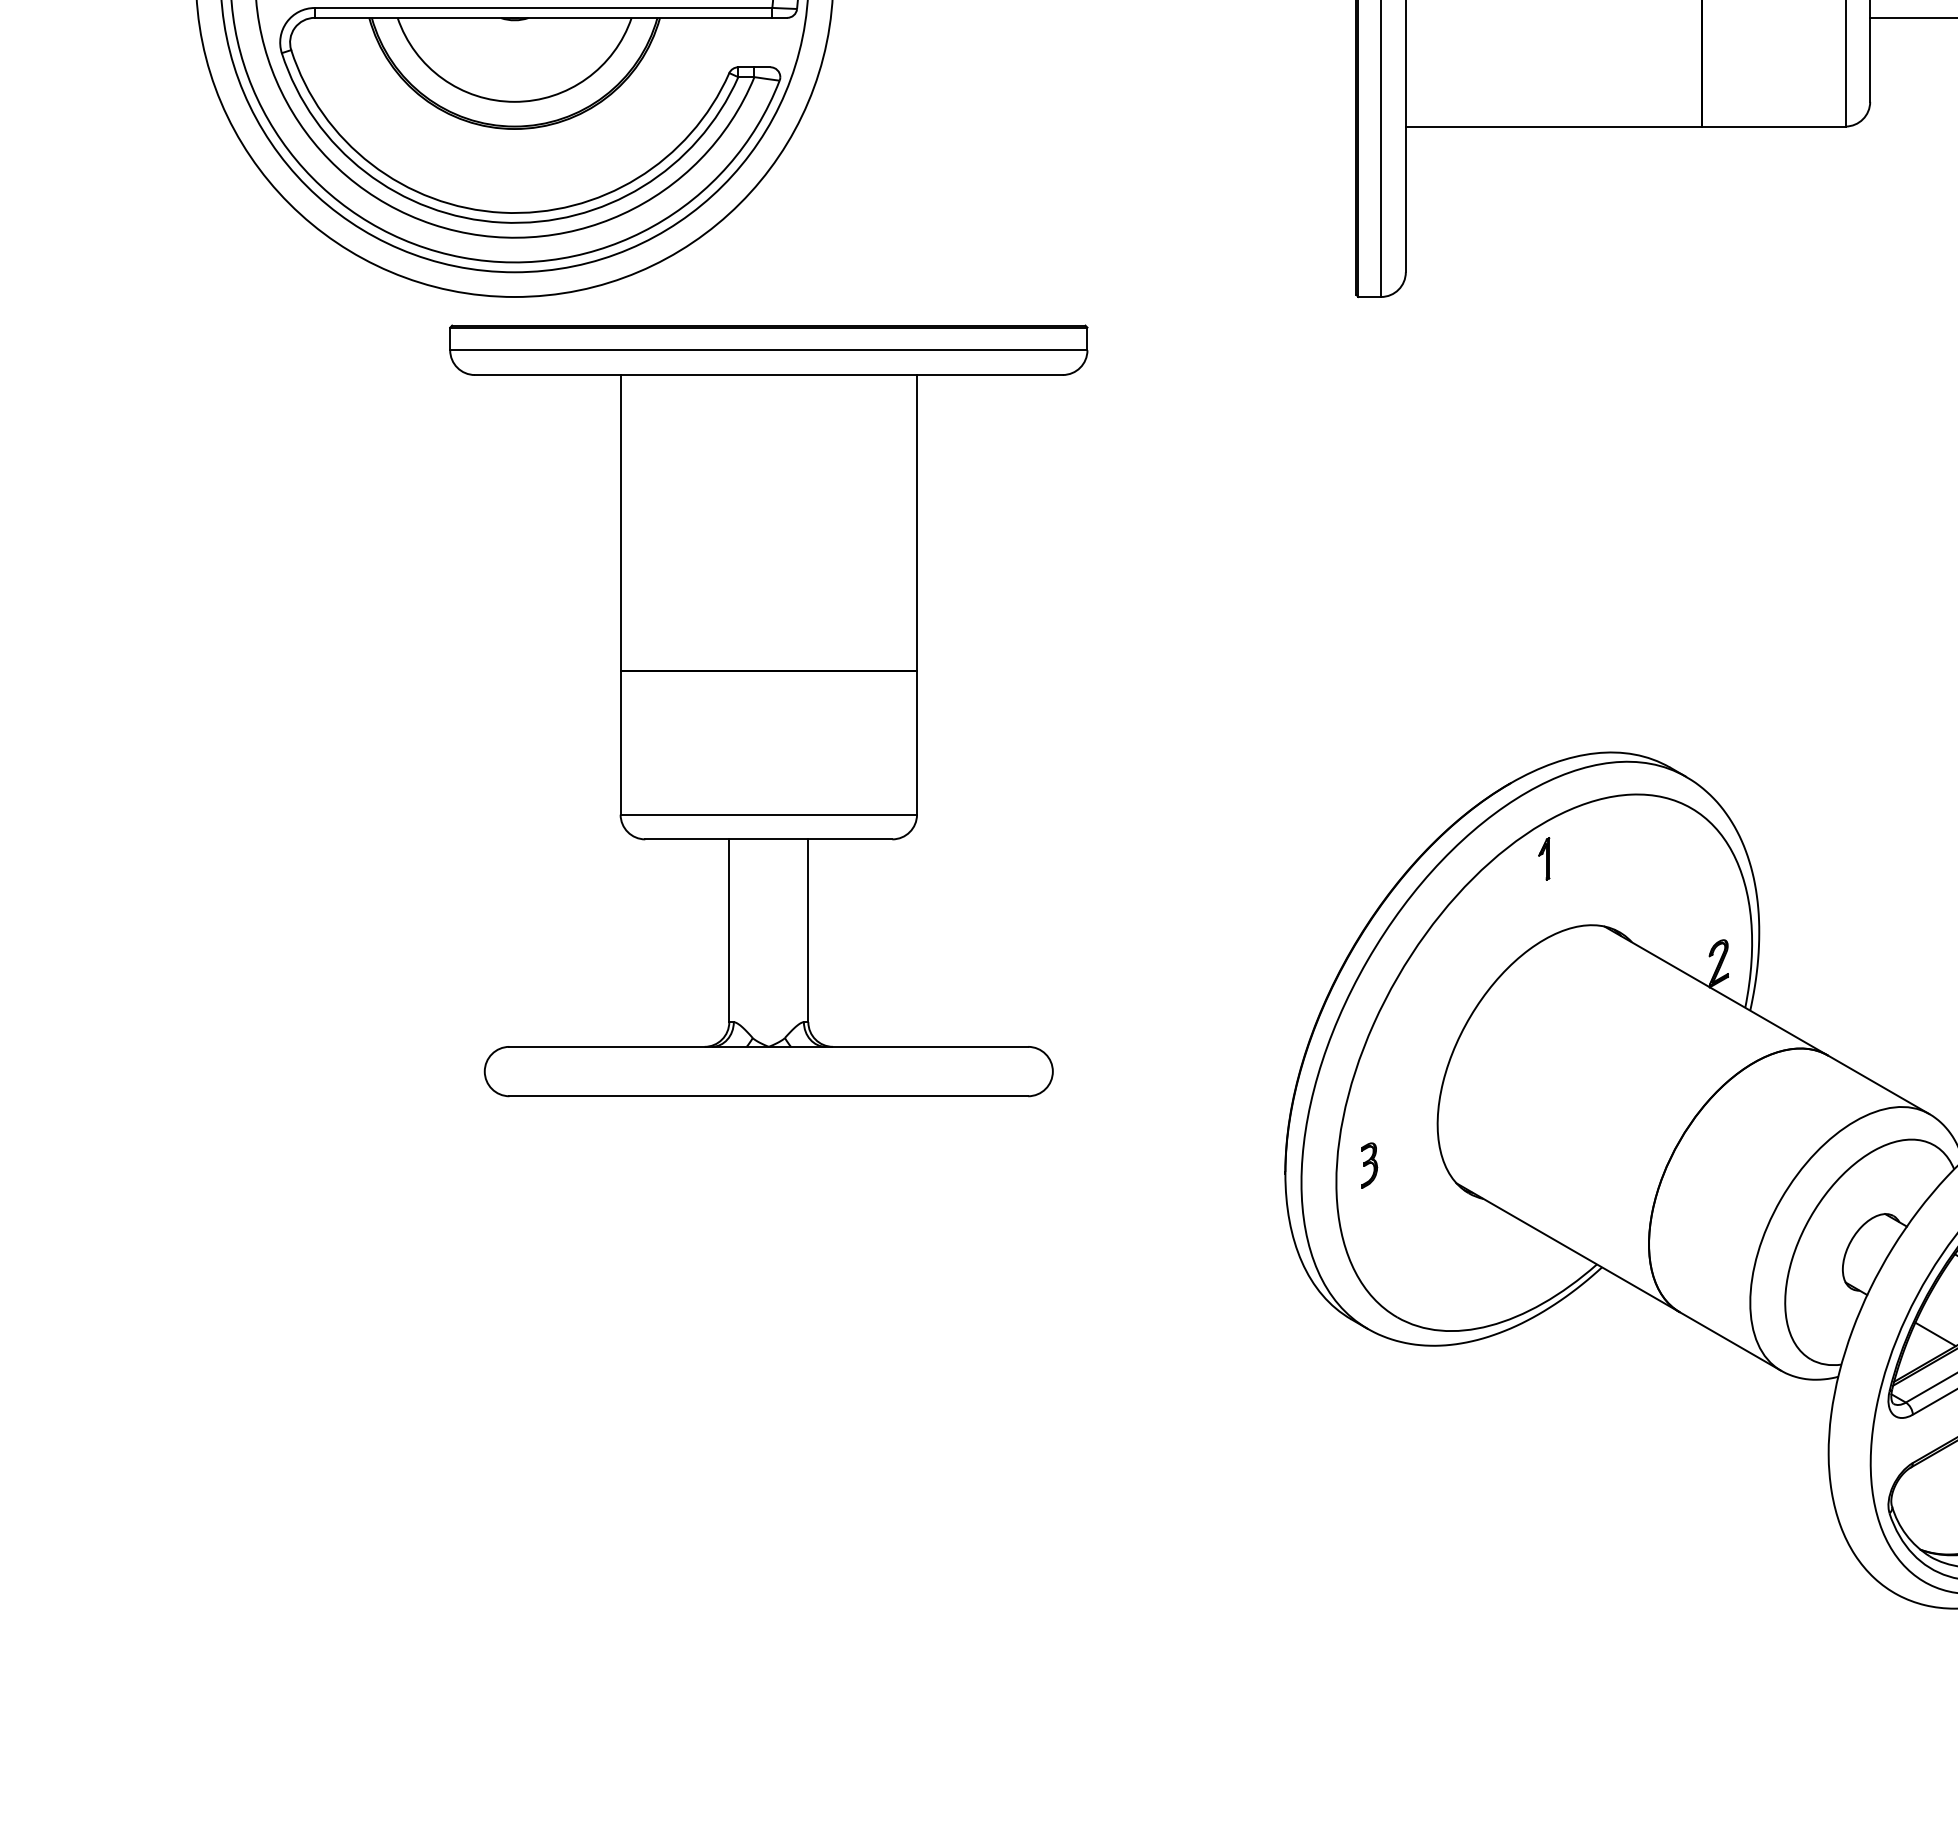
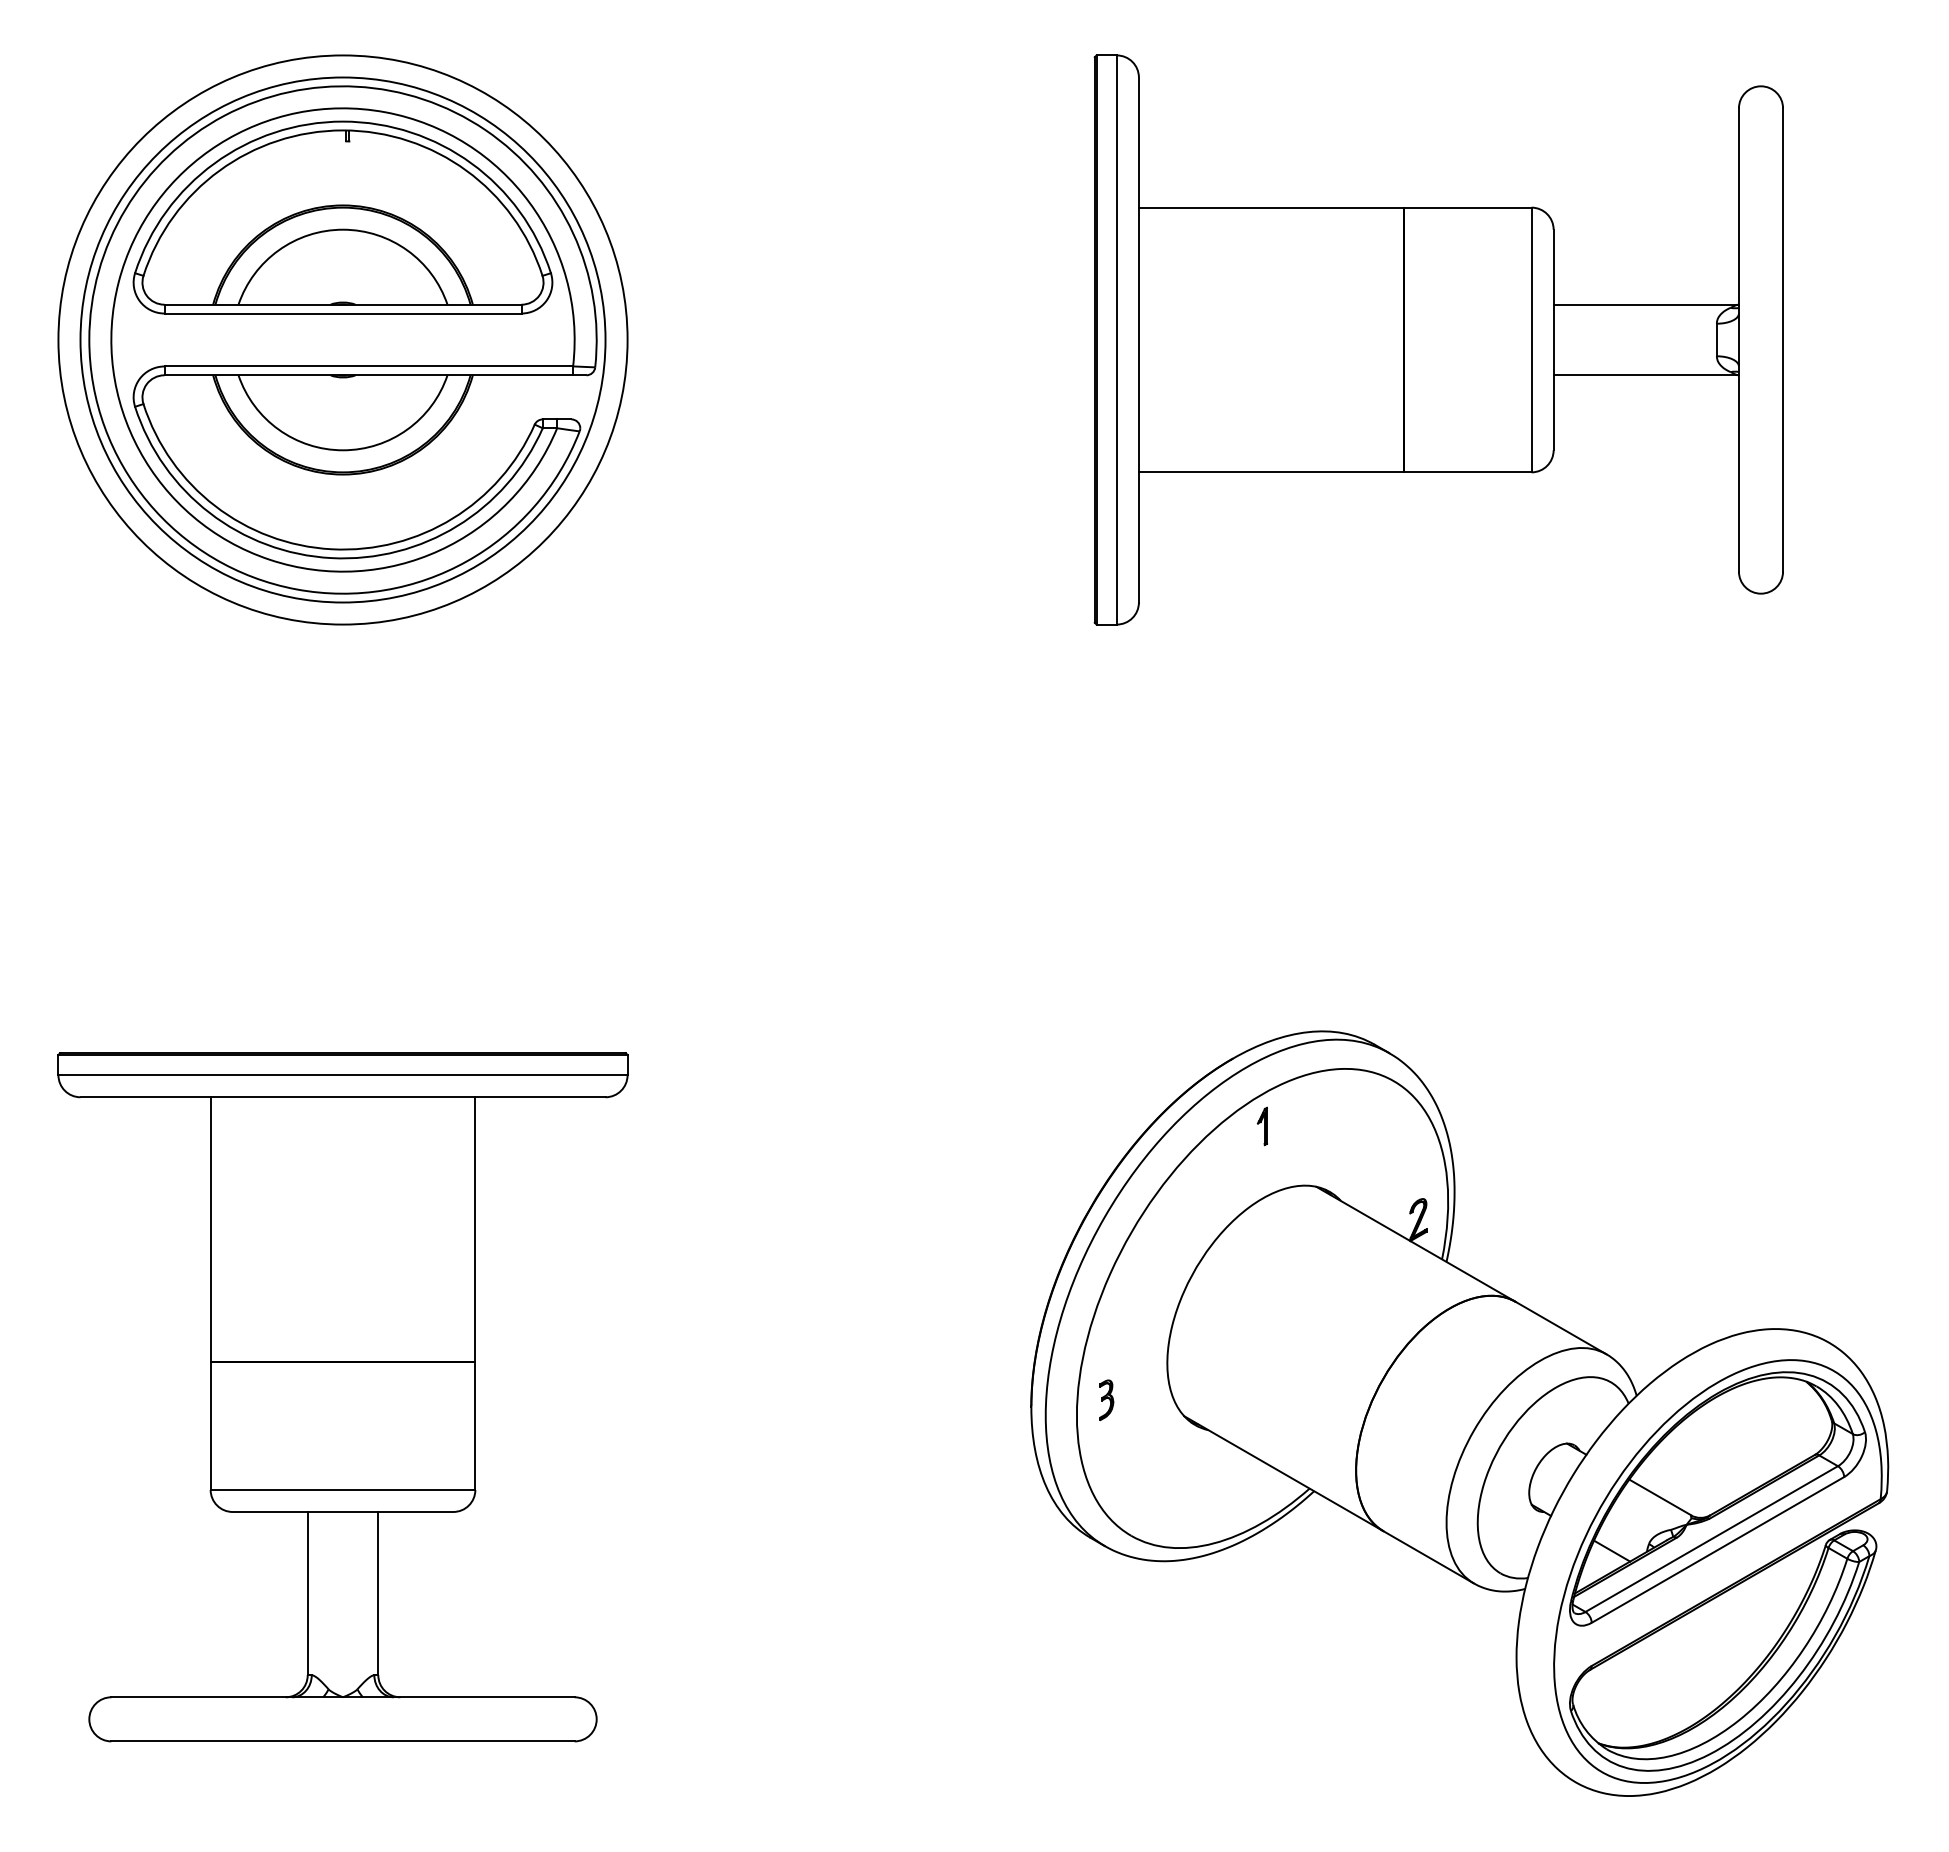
part: (768, 711) -> (342, 1397), moved

